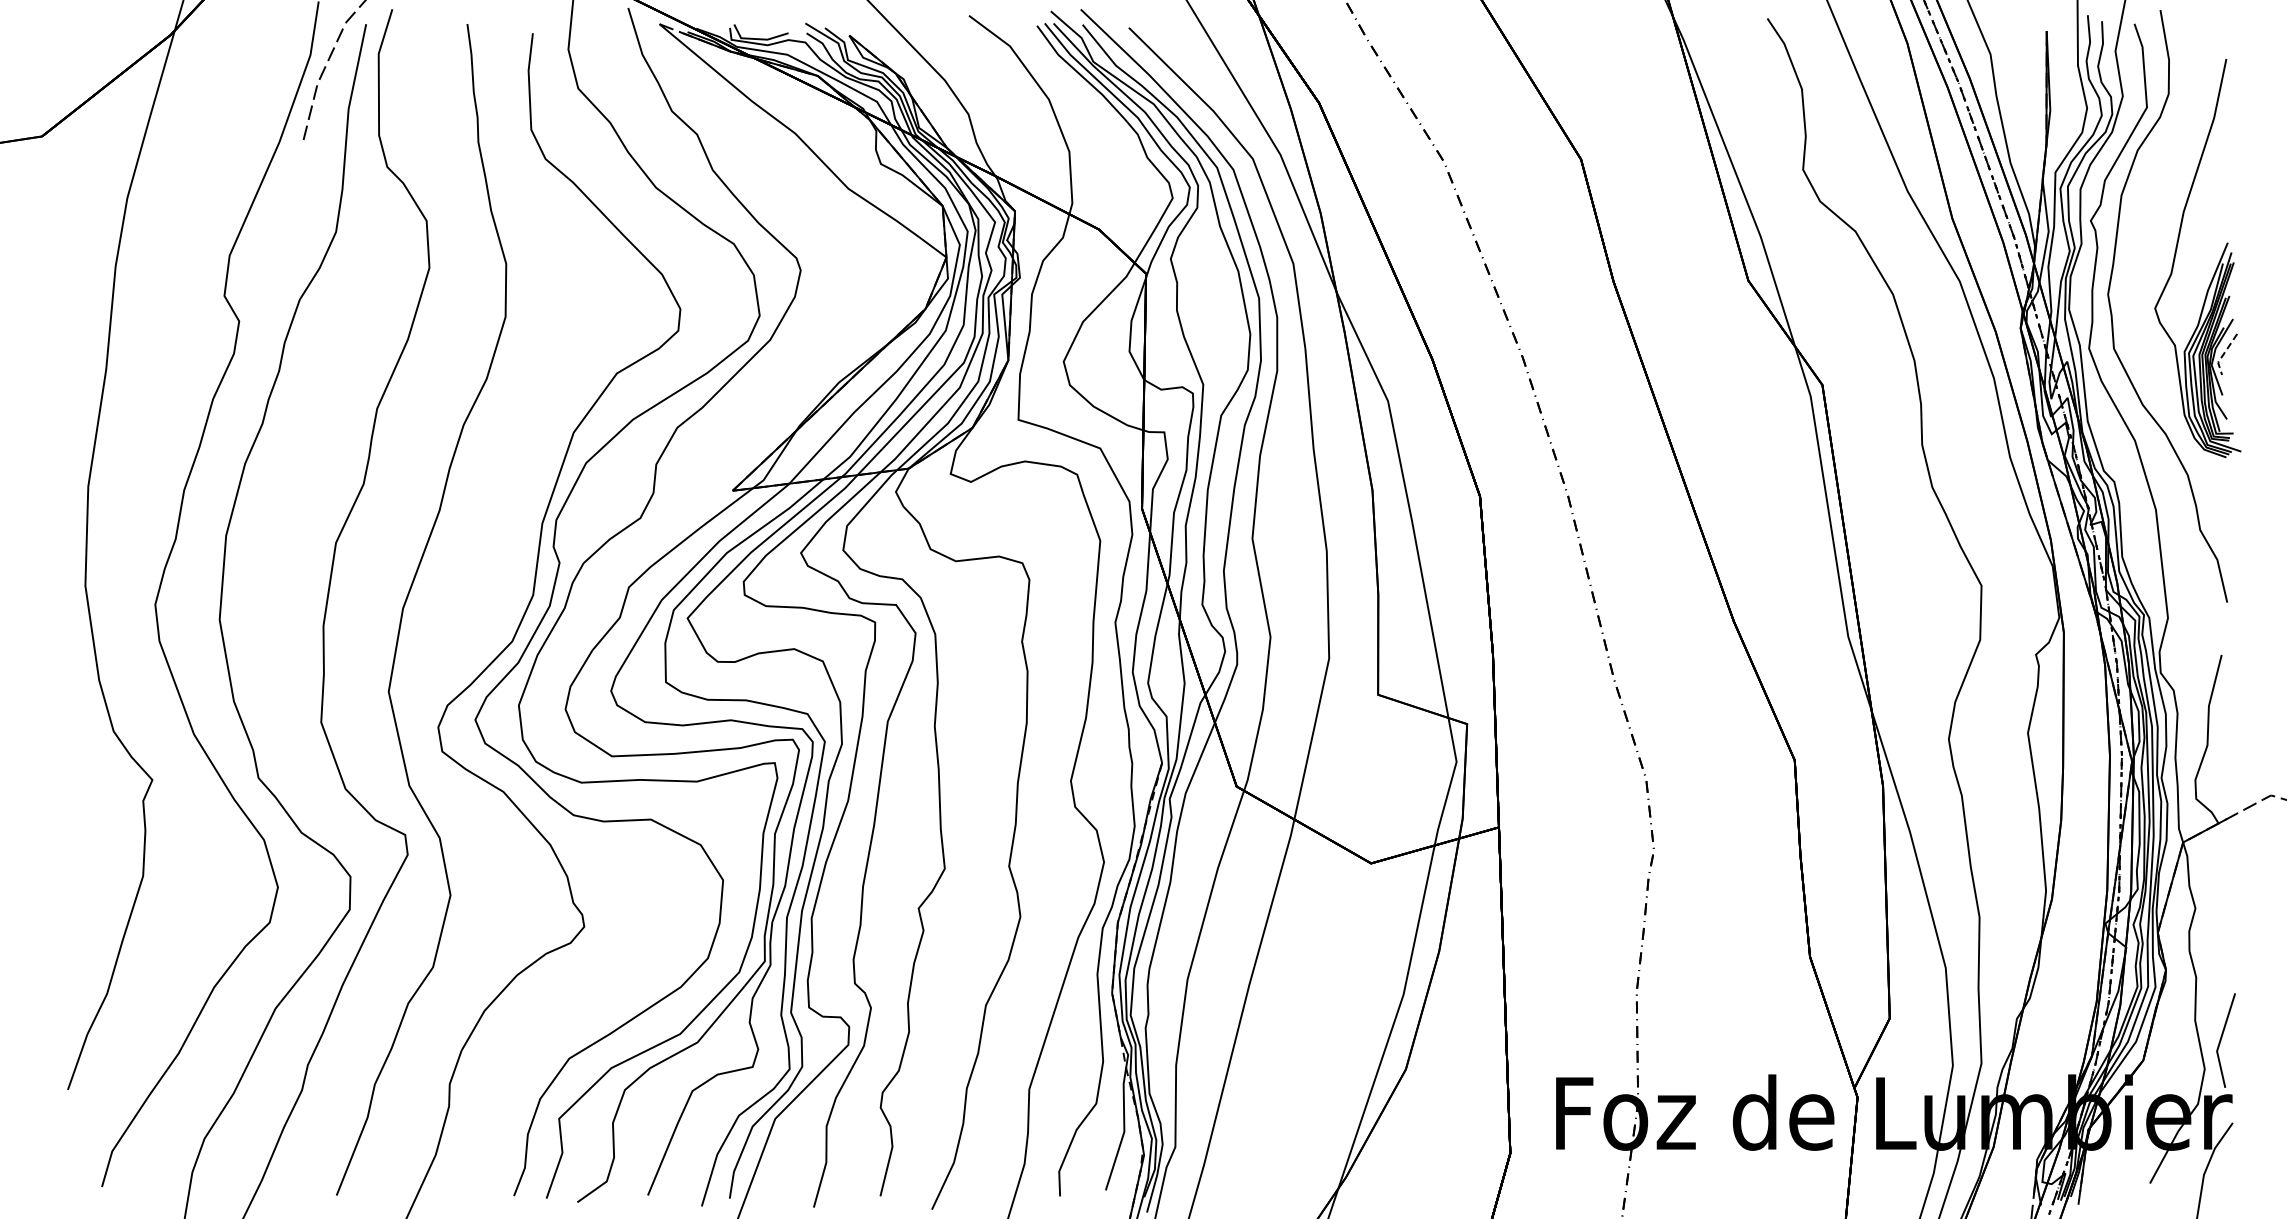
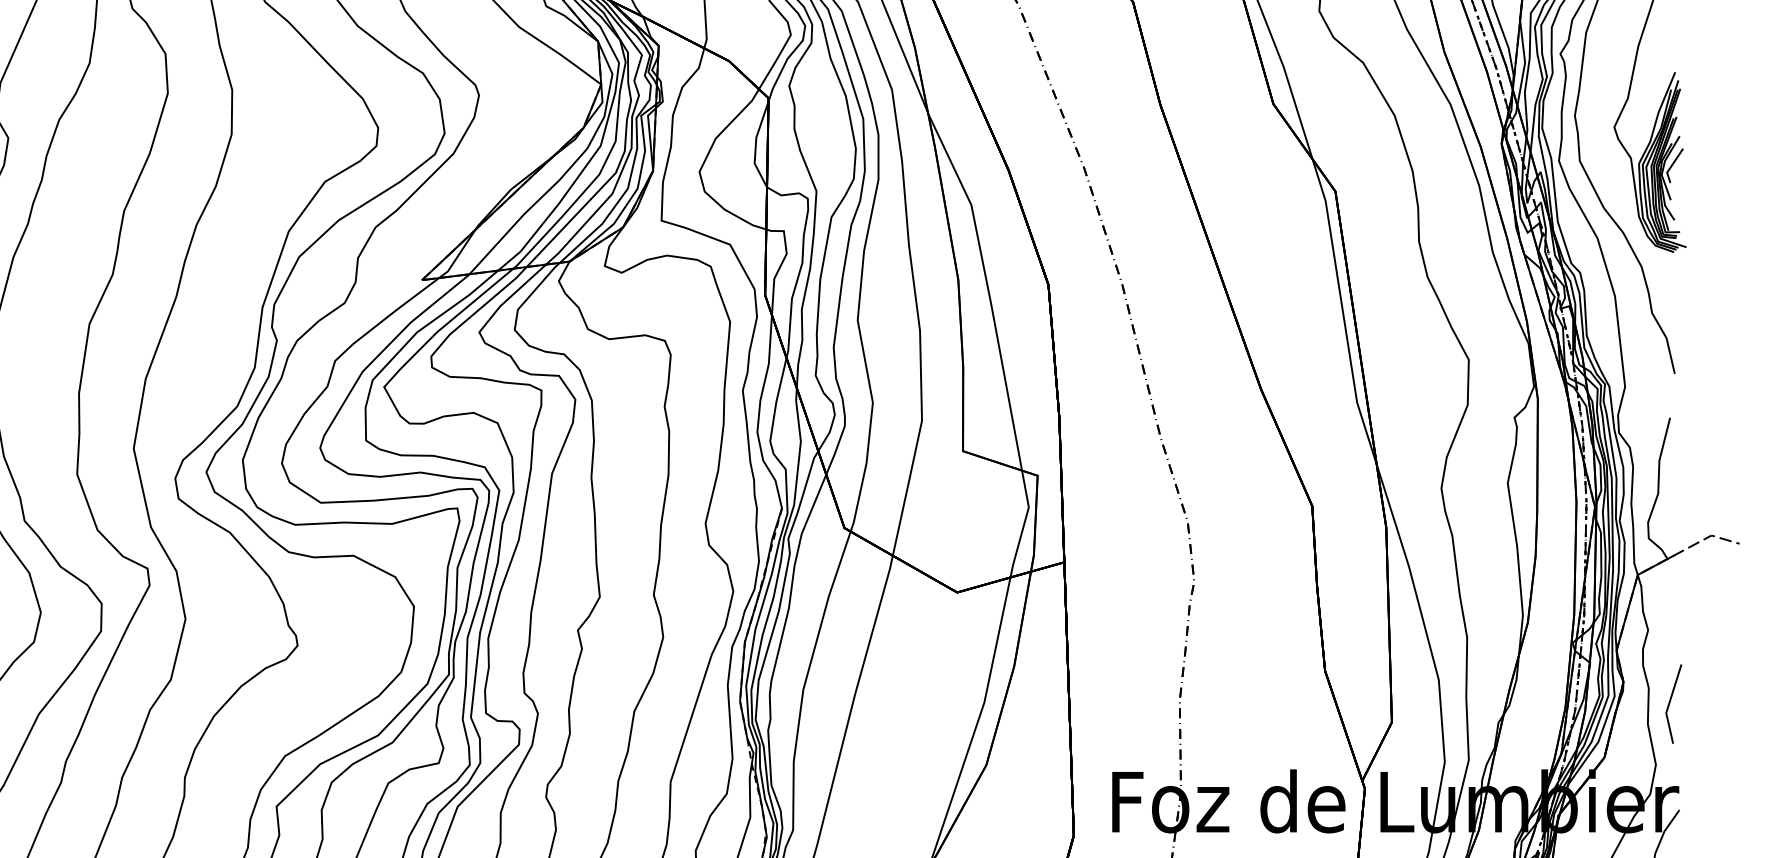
line: (2223, 354) -> (1671, 165), dashed -> solid
line: (2221, 1040) -> (1669, 704), moved

